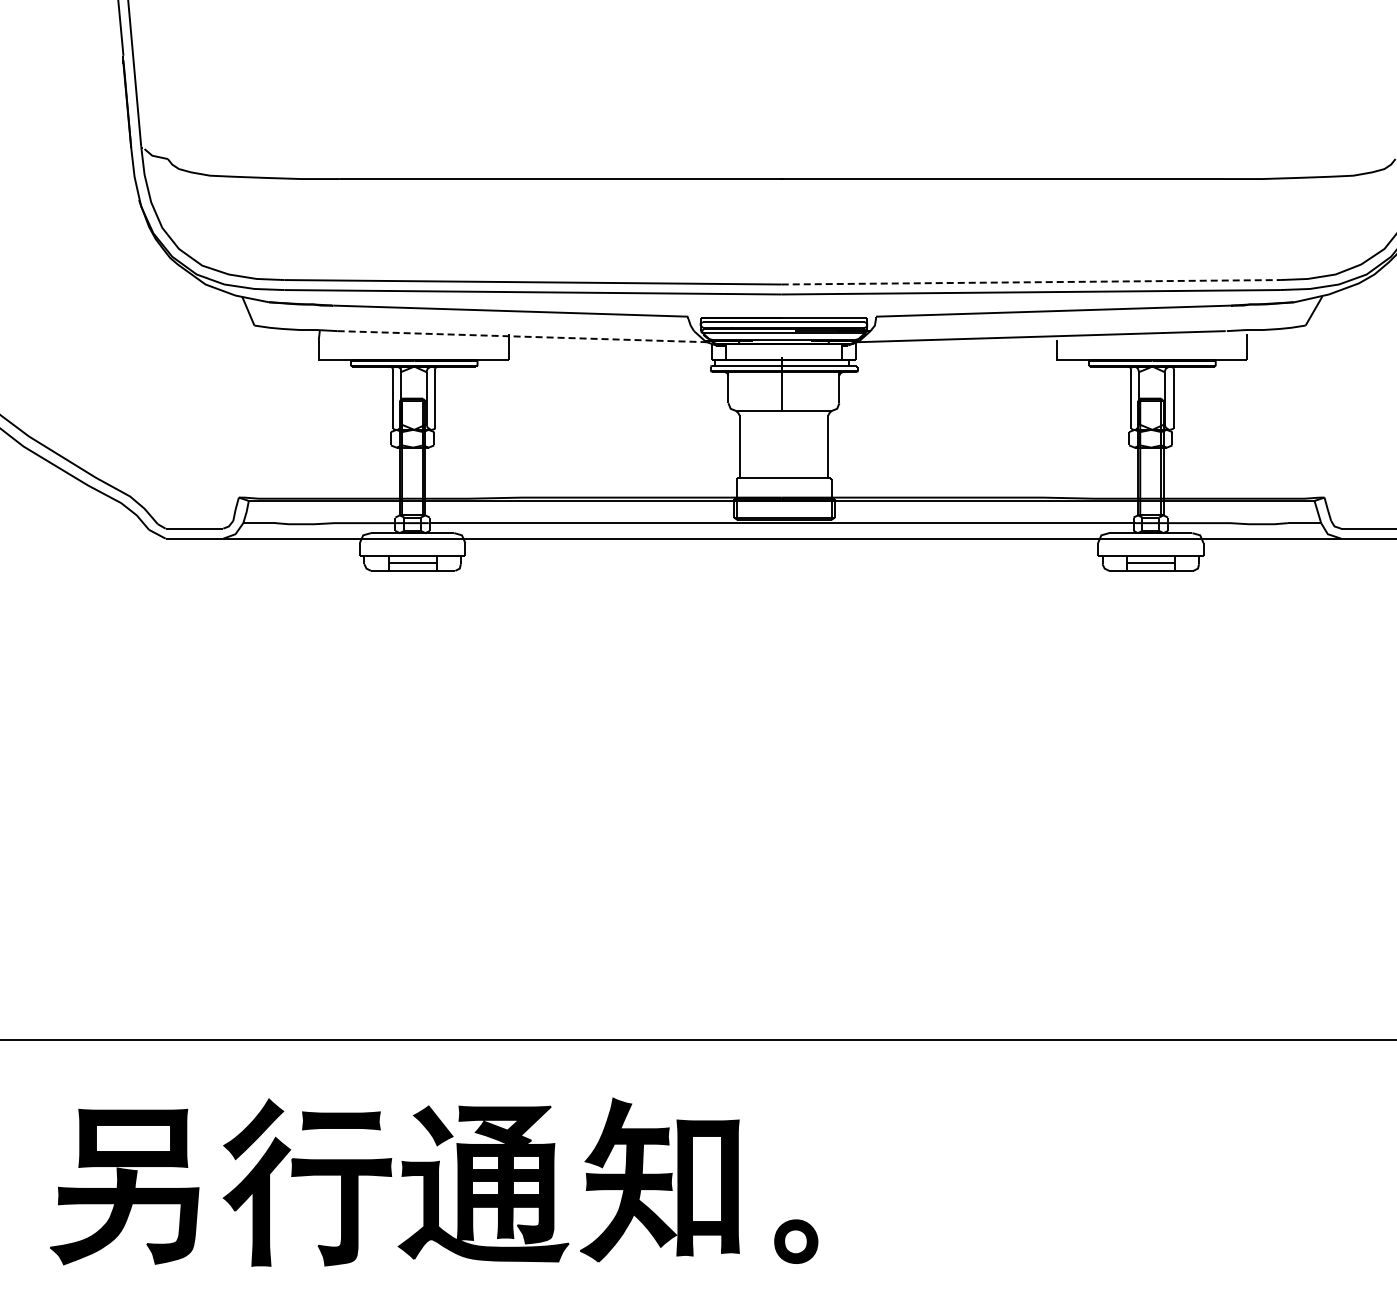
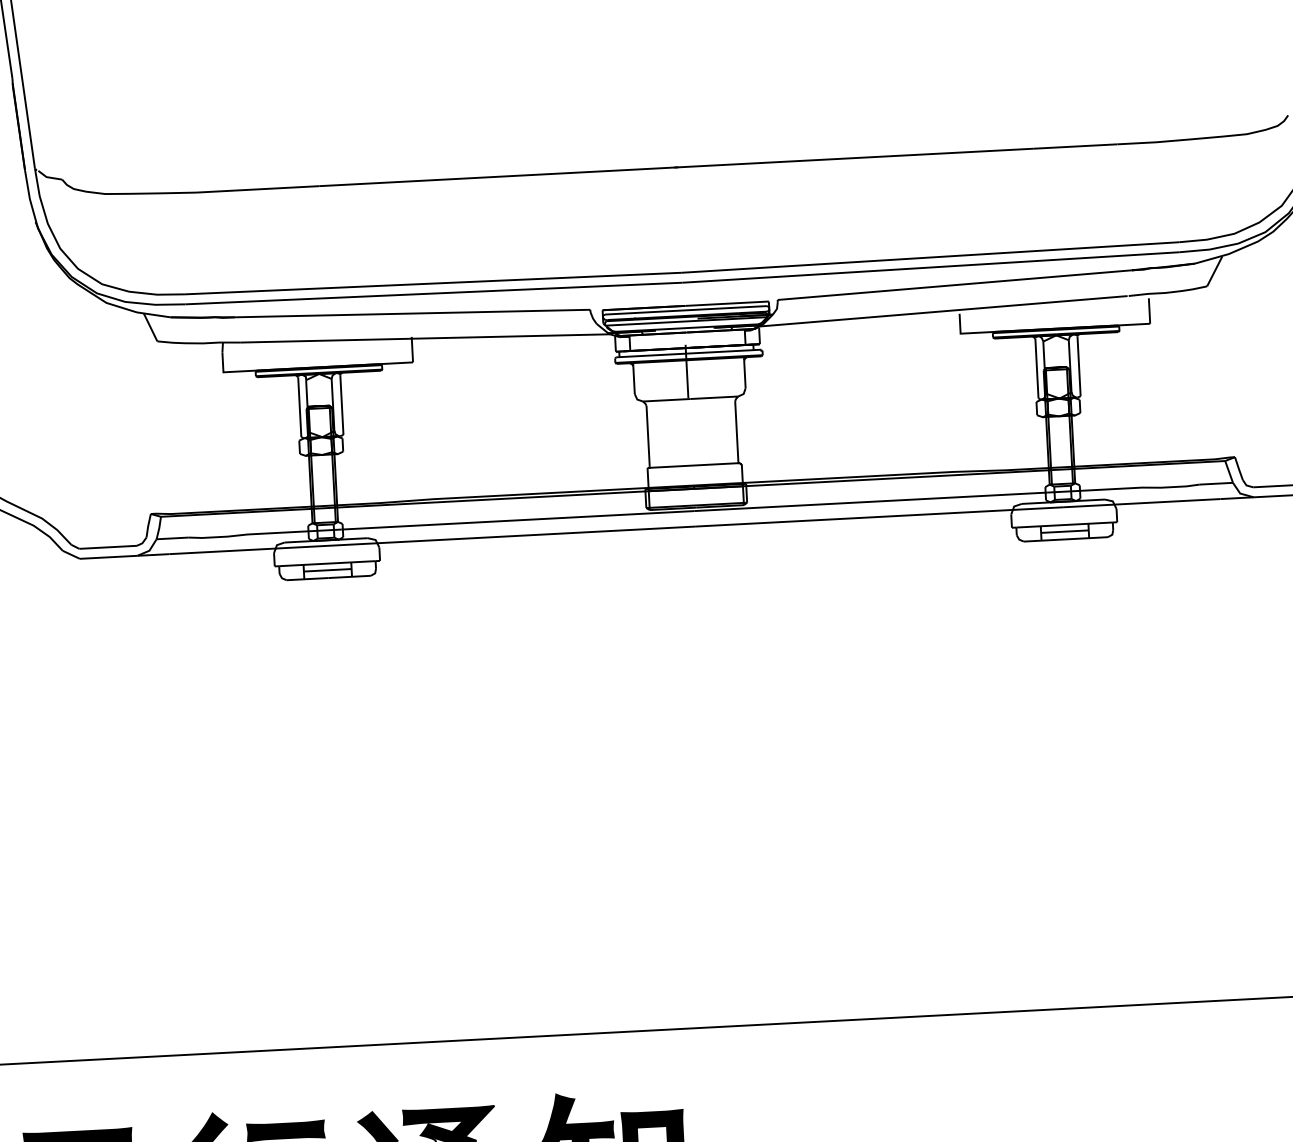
line: (1031, 282) -> (931, 257), dashed -> solid
line: (522, 336) -> (425, 338), dashed -> solid

